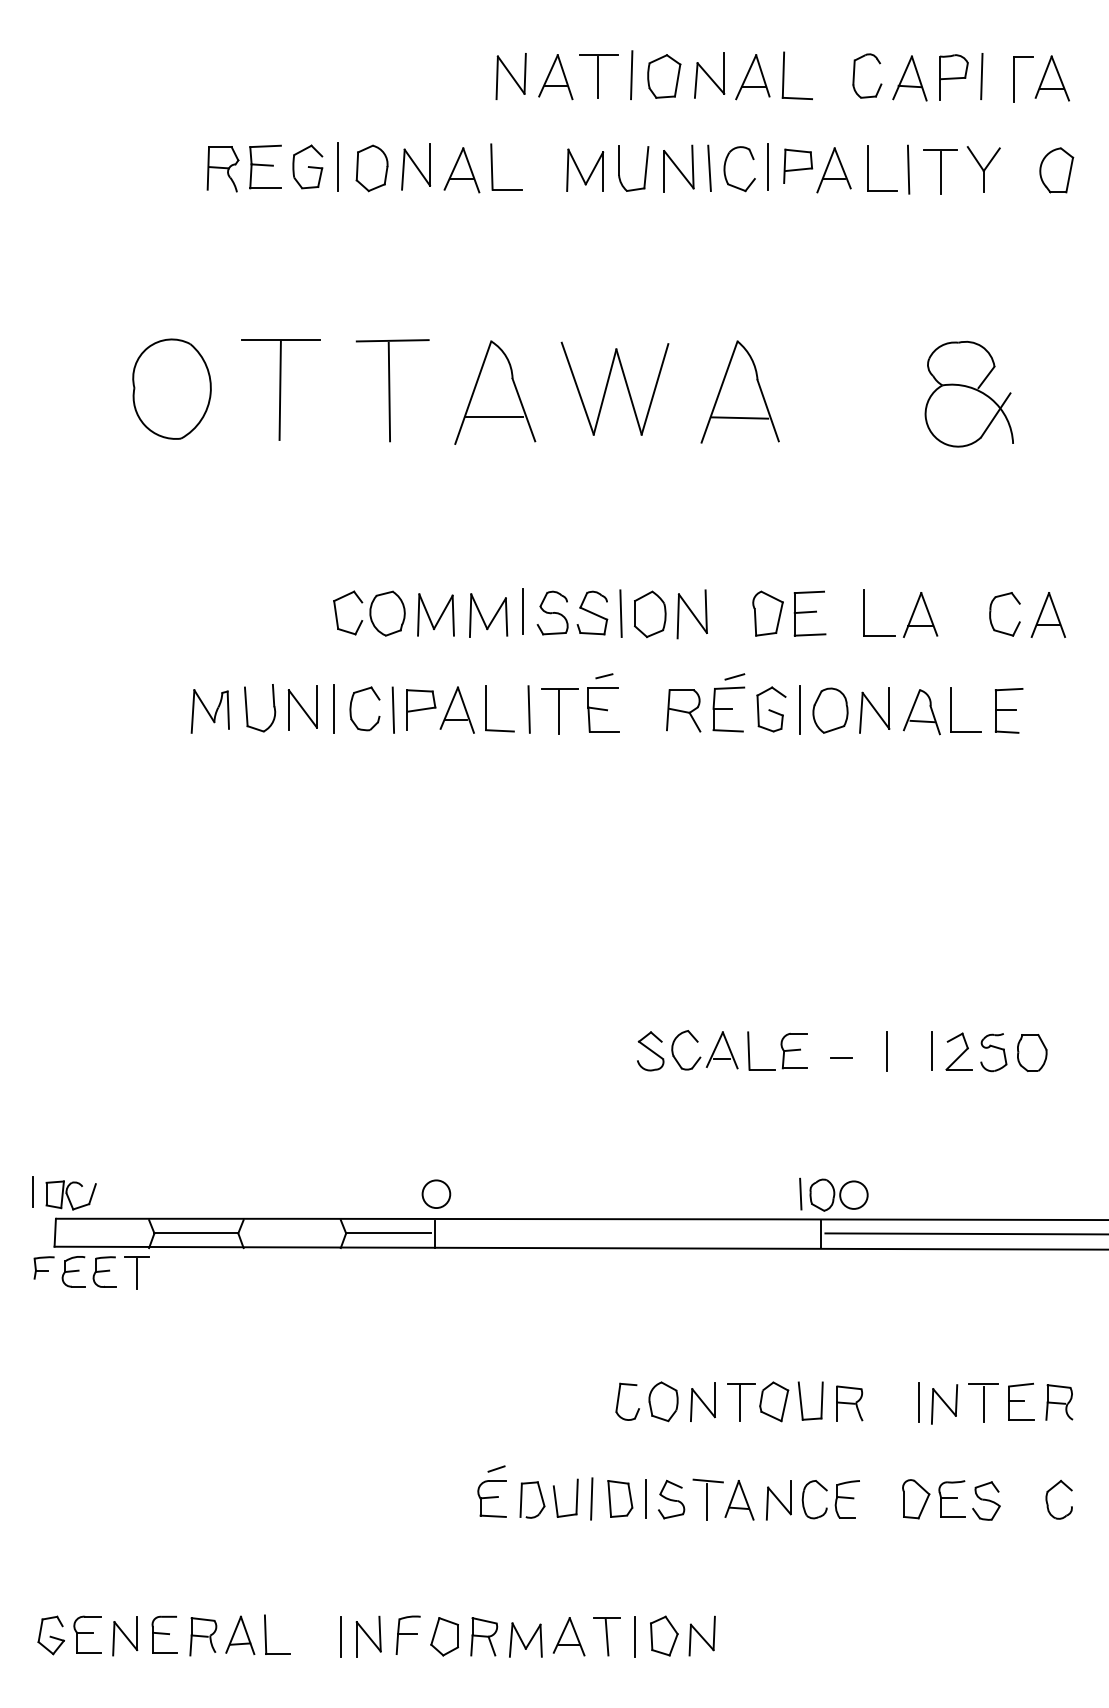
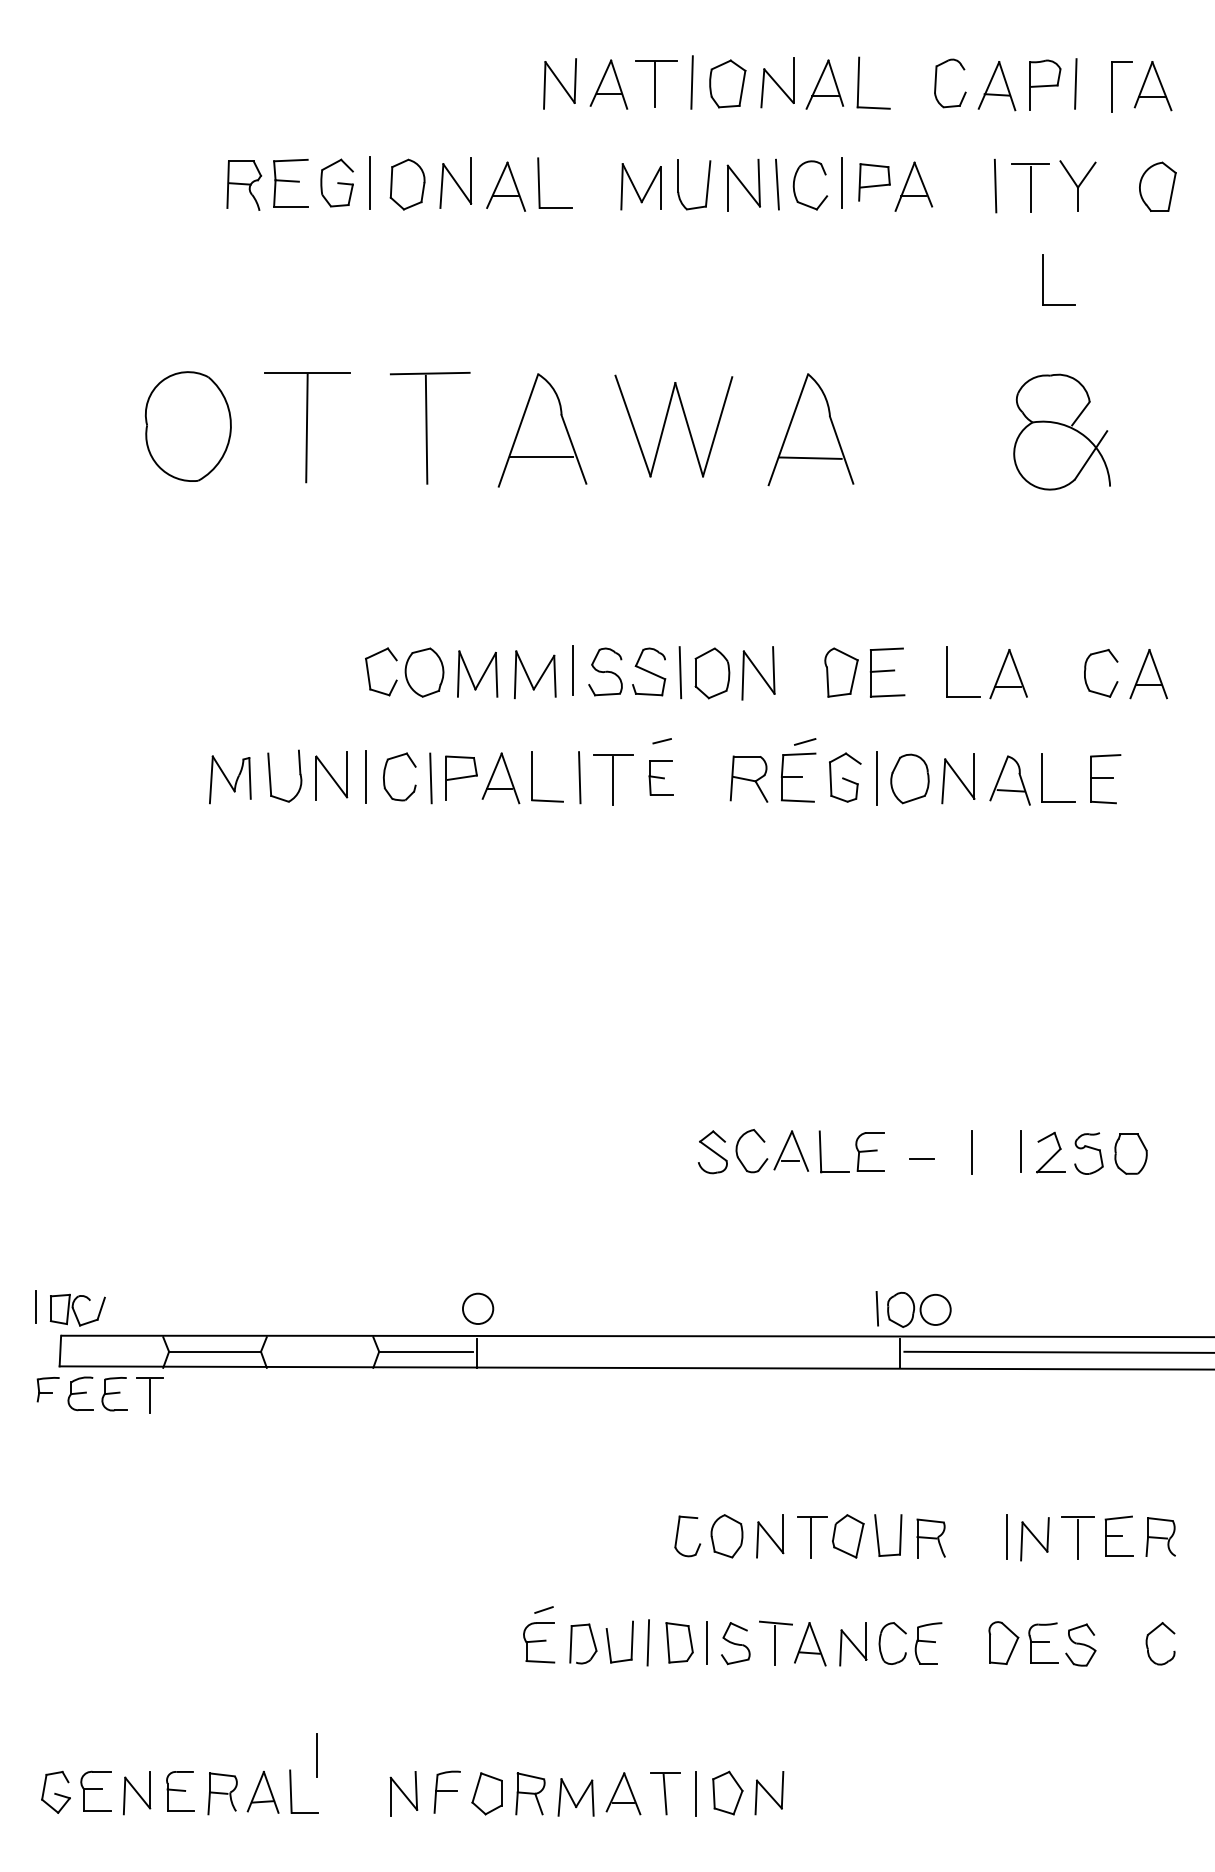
part: (868, 168) -> (1043, 280), moved
part: (603, 709) -> (661, 777), size x0.7
line: (340, 1636) -> (317, 1755), moved

